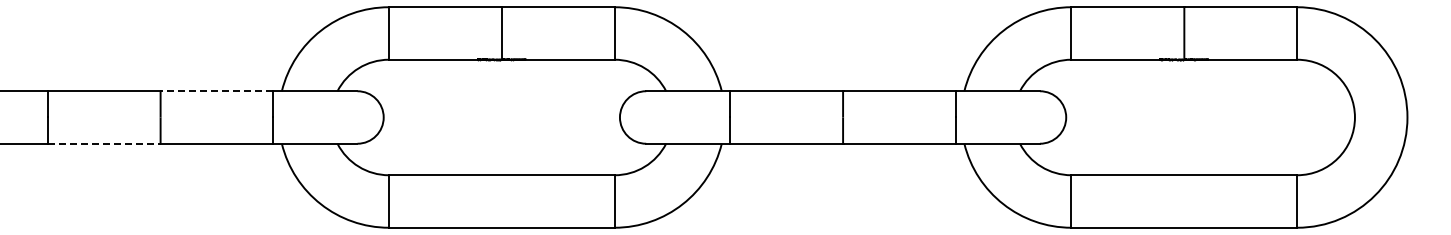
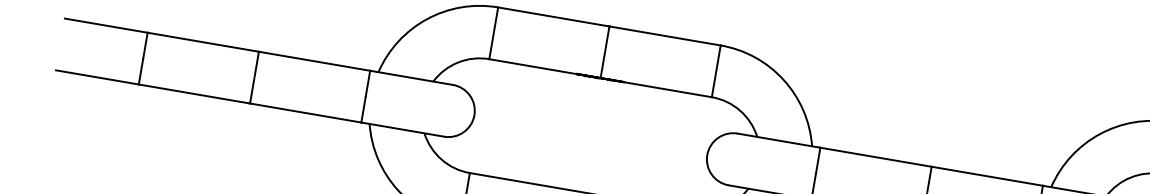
line: (216, 91) -> (313, 61), dashed -> solid
line: (104, 143) -> (194, 93), dashed -> solid

